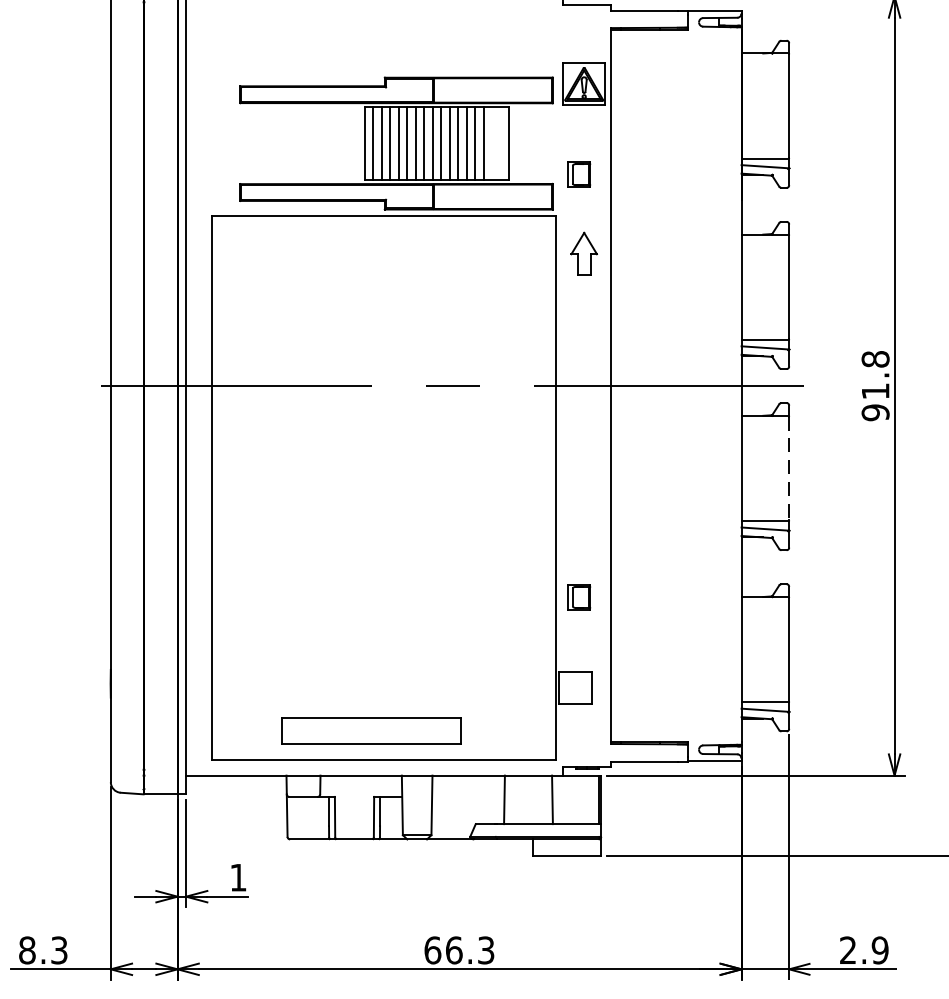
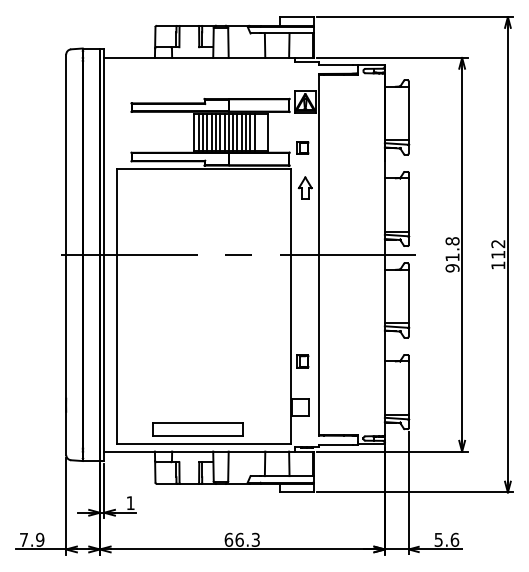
line: (788, 468) -> (408, 296), dashed -> solid
text: (42, 949) -> (31, 539), 8.3 -> 7.9
text: (863, 949) -> (446, 539), 2.9 -> 5.6

